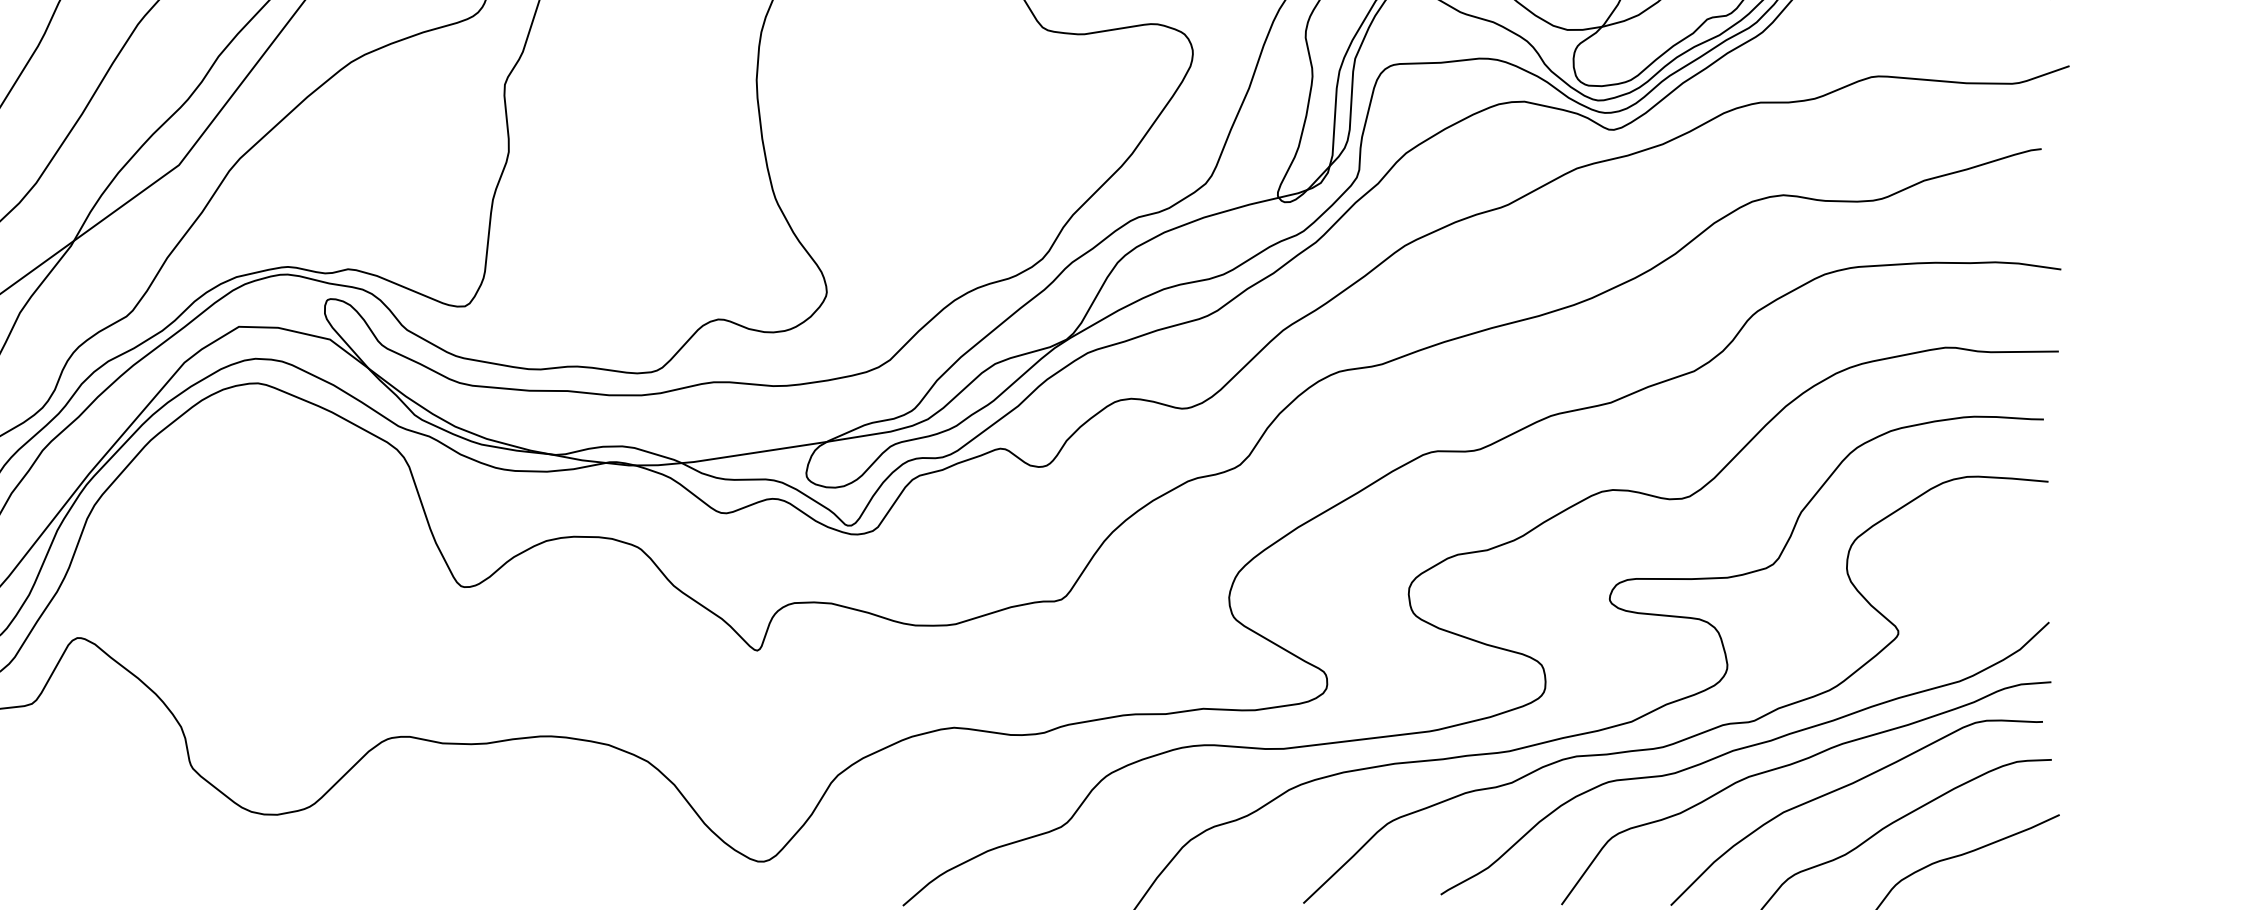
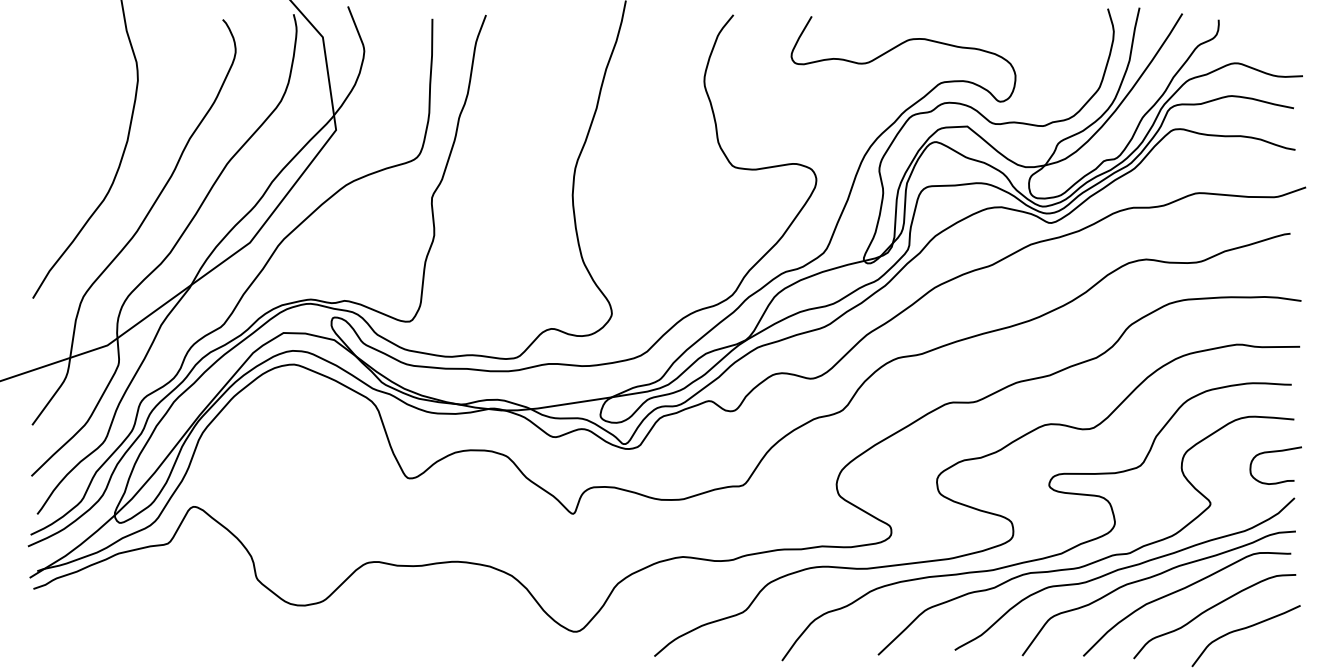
curve: (2014, 540) -> (1275, 452), added

